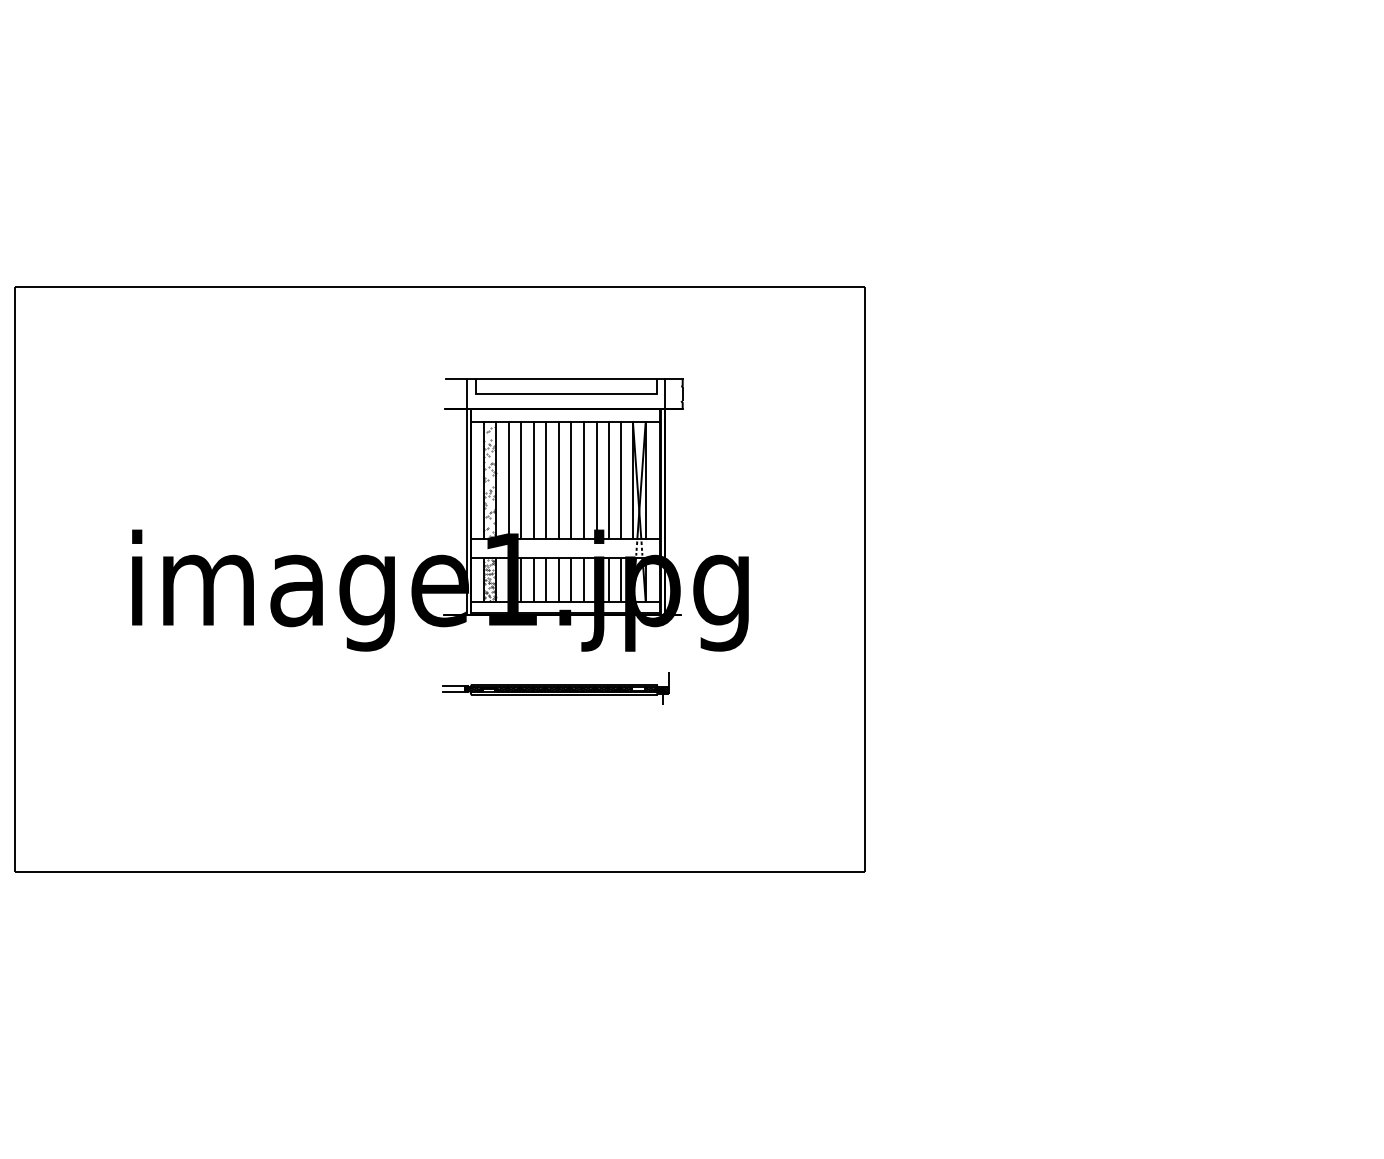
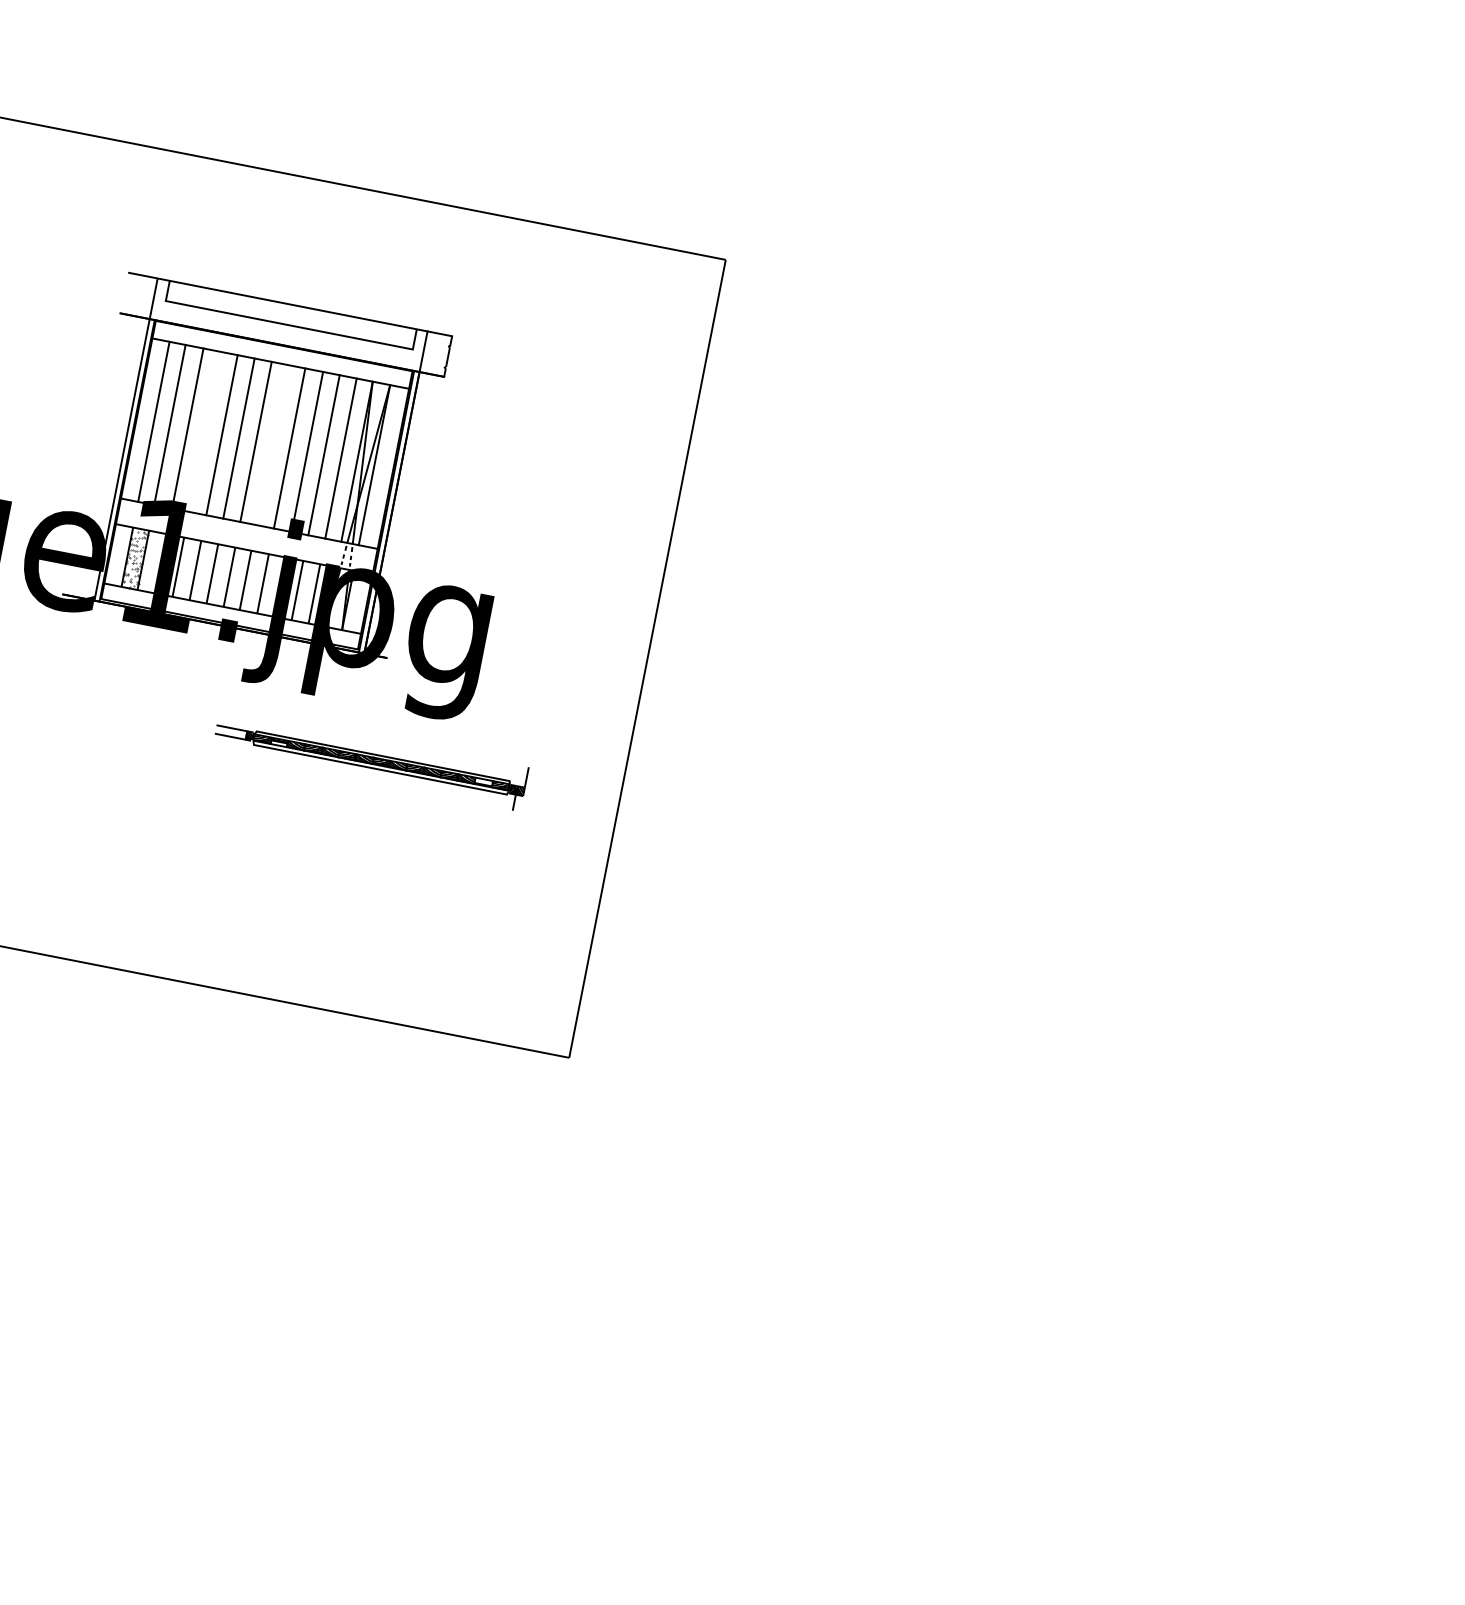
line: (521, 480) -> (205, 431), removed
line: (570, 480) -> (271, 444), removed
hatch: (489, 481) -> (161, 424), removed
part: (555, 688) -> (370, 758), moved

